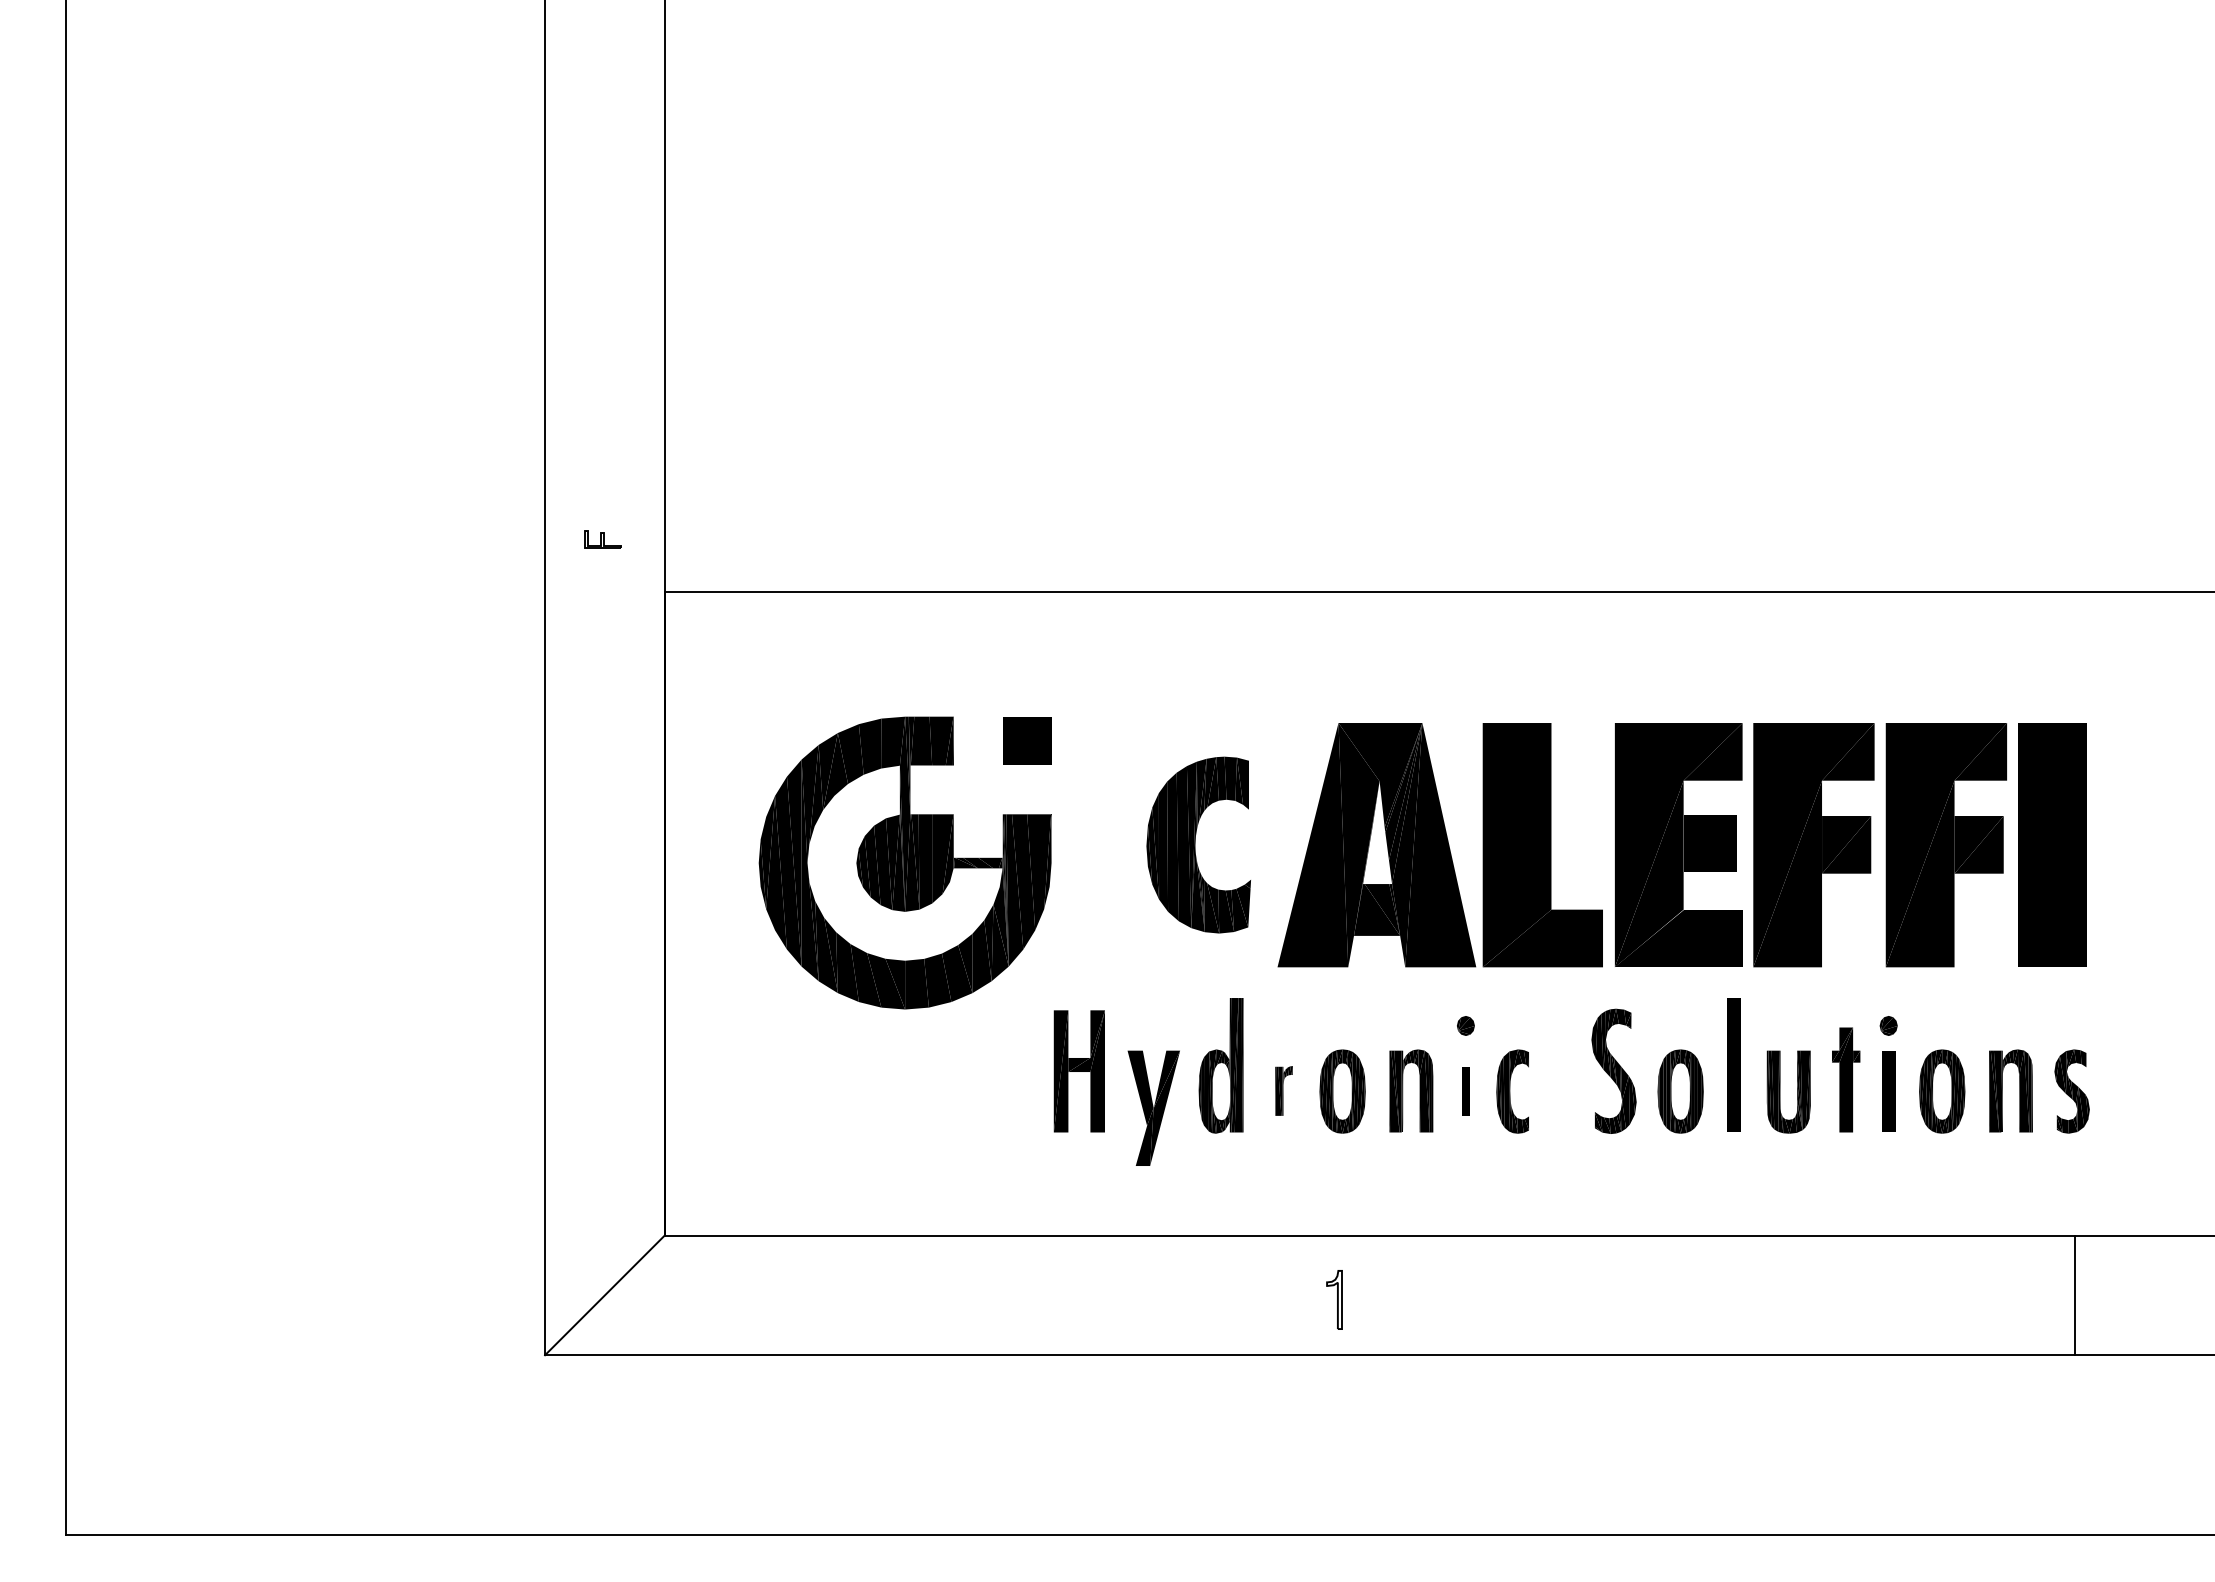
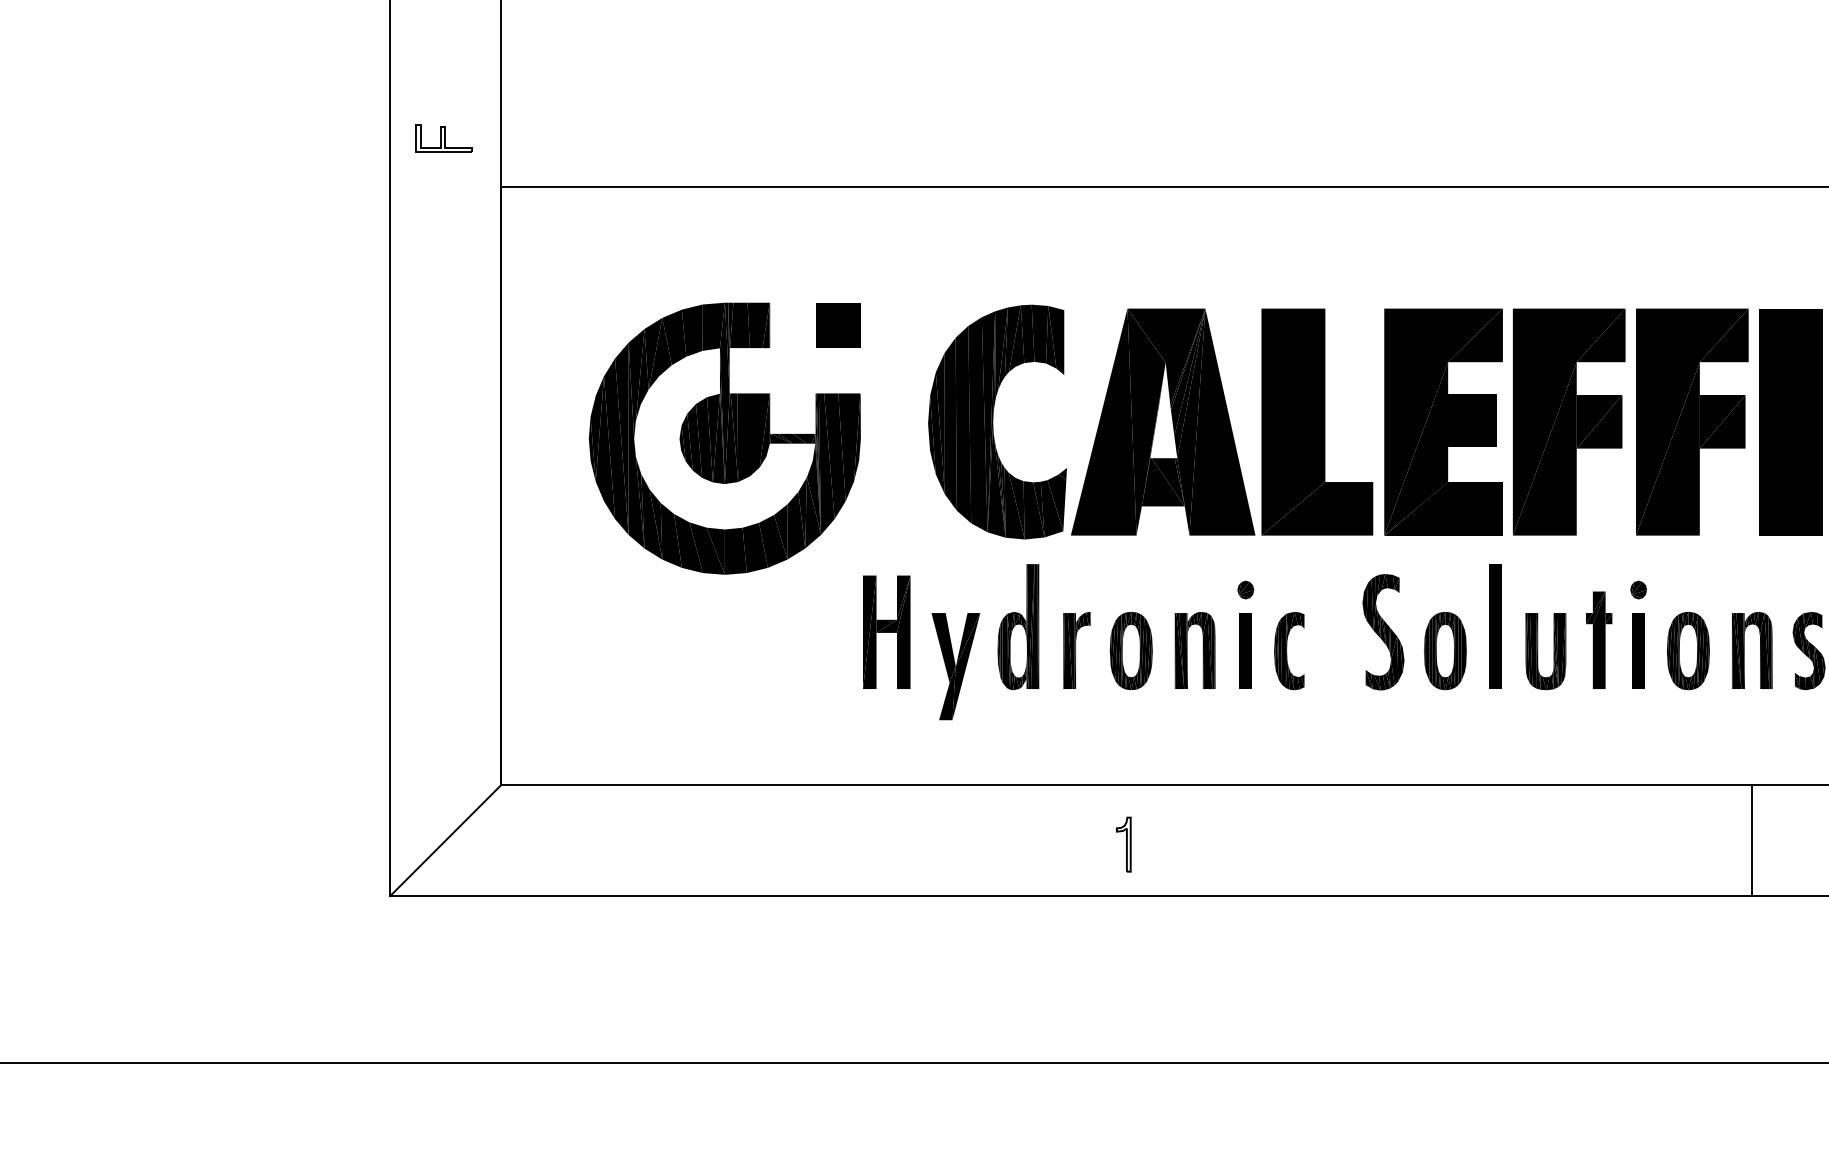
part: (602, 539) -> (443, 138), size x1.67
part: (1198, 844) -> (997, 421), size x1.43
part: (1283, 1090) -> (1076, 650), size x1.67
part: (1465, 1091) -> (1245, 650), size x1.67
line: (2074, 1295) -> (1751, 840), moved

